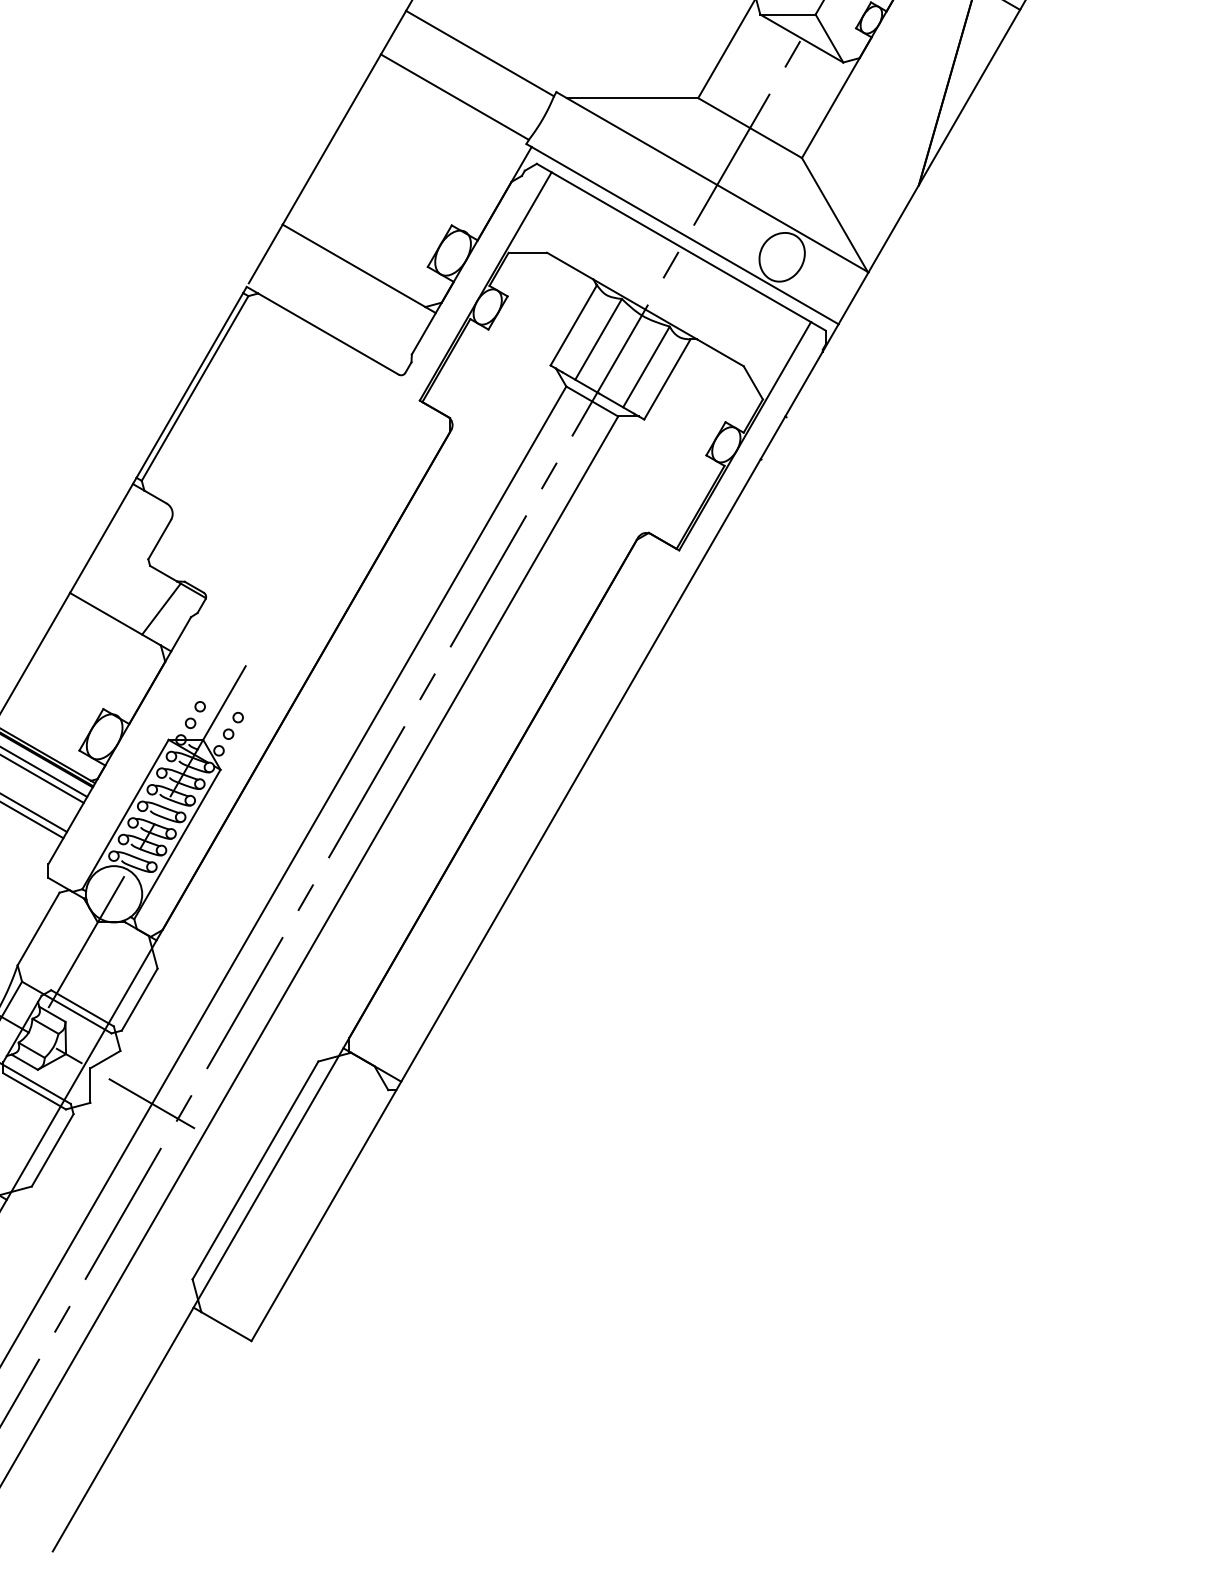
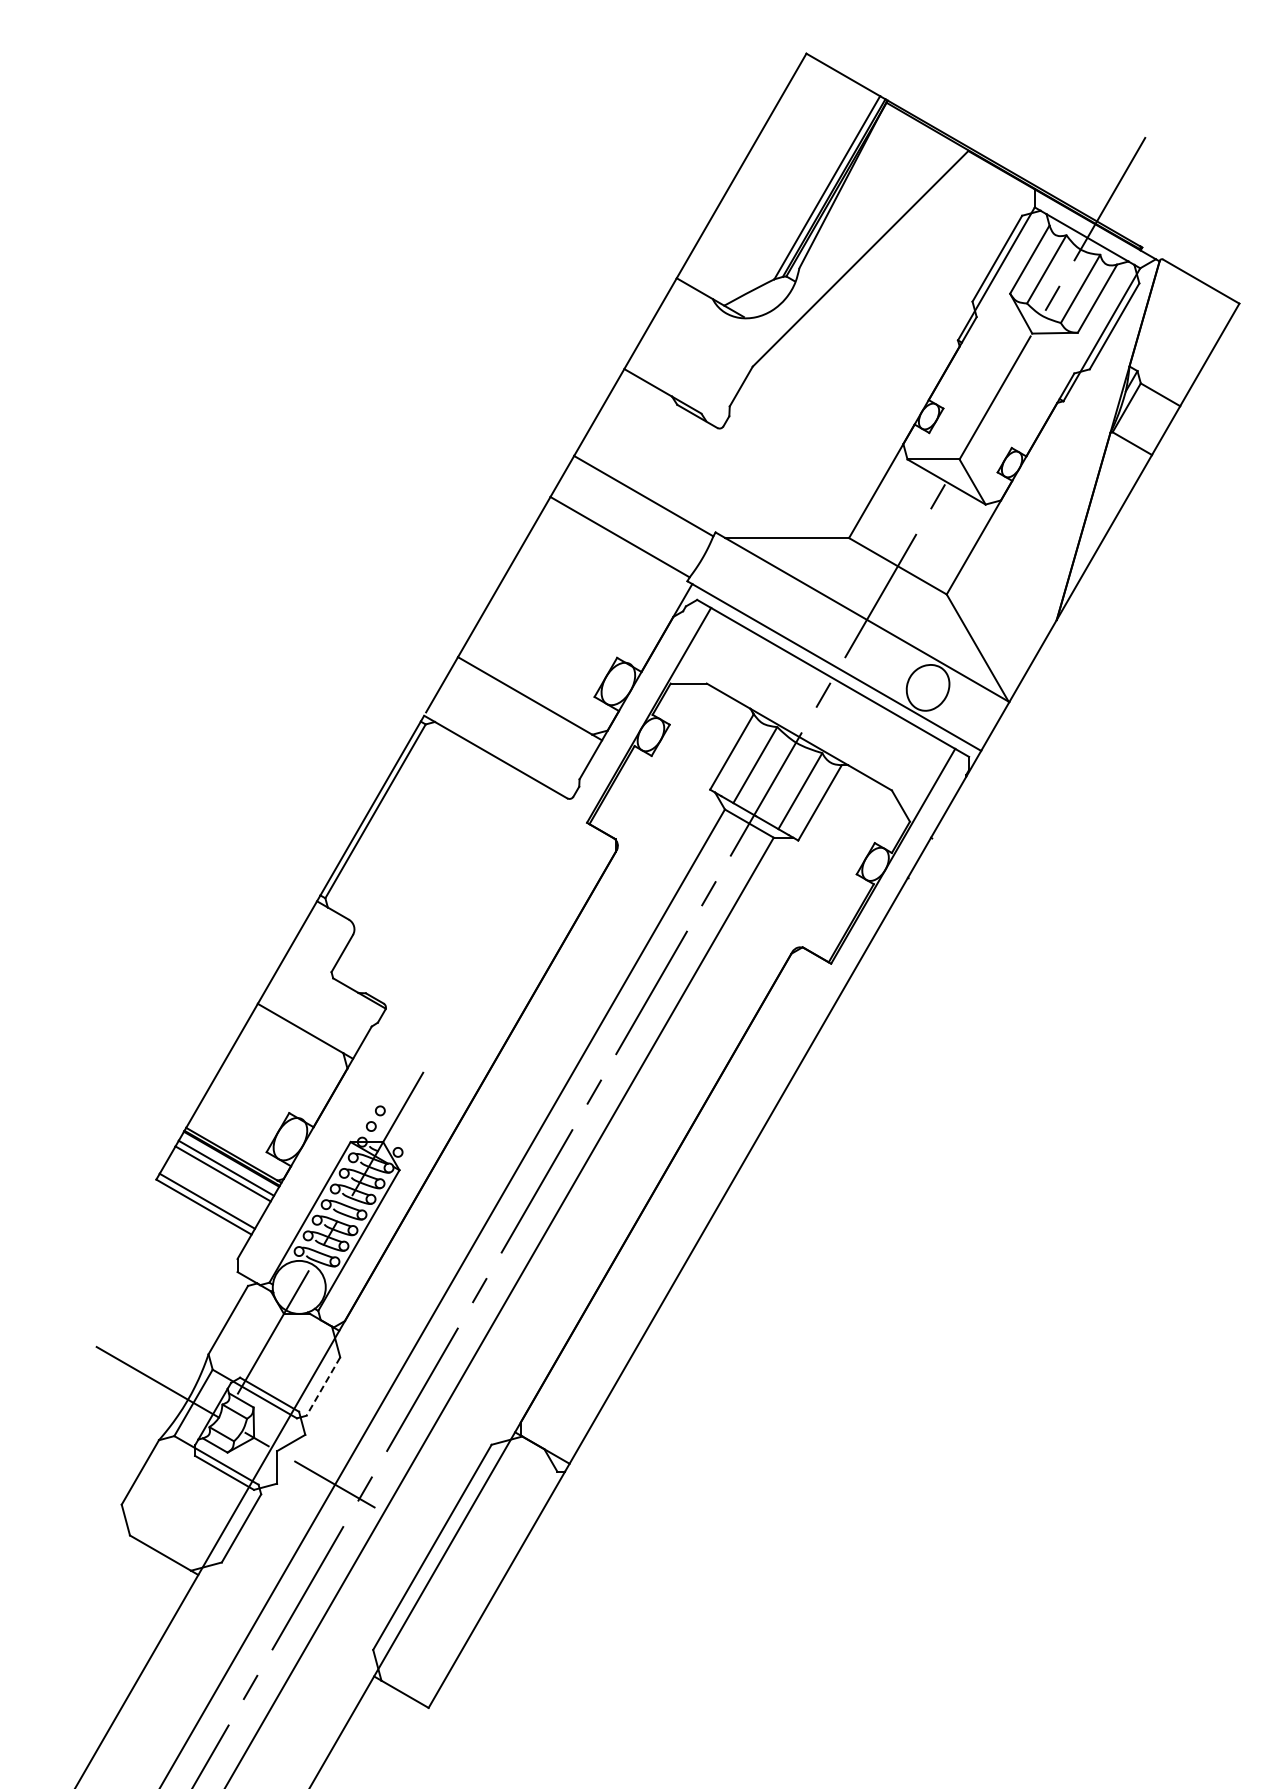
line: (161, 608) -> (343, 1018), removed
part: (233, 725) -> (411, 1128), removed
line: (139, 999) -> (323, 1386), solid -> dashed

